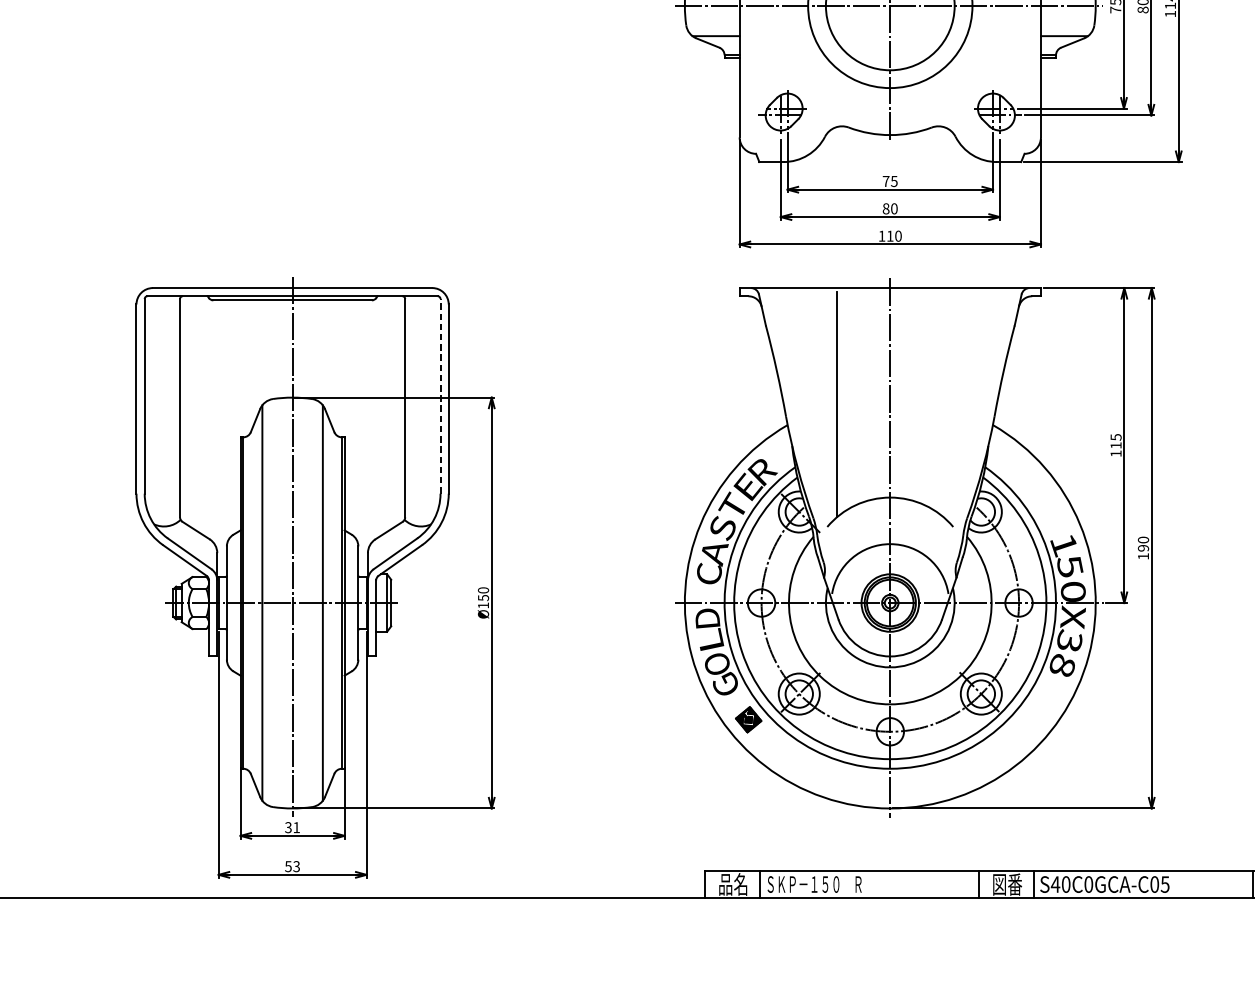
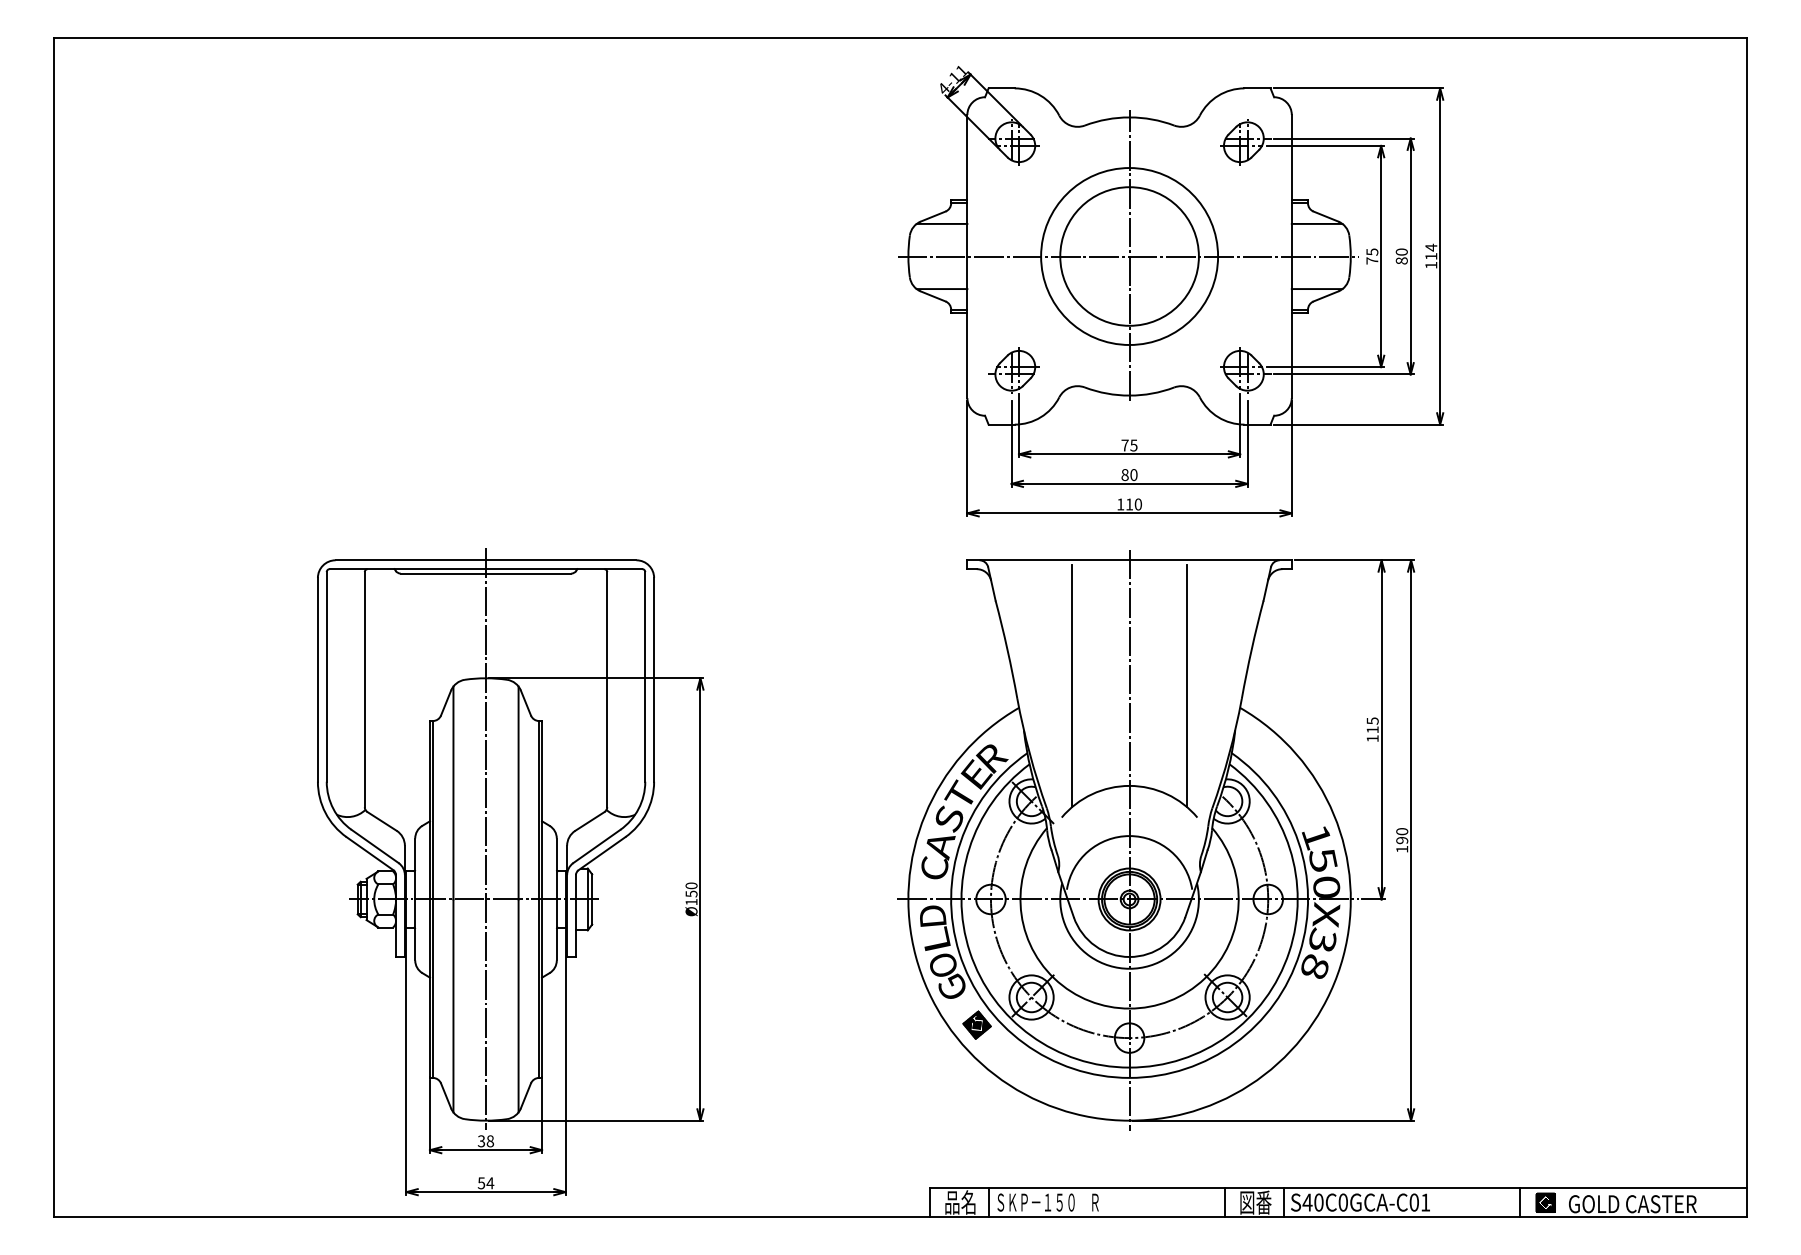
line: (440, 395) -> (645, 676), dashed -> solid
line: (944, 404) -> (1187, 685), added
text: (296, 827) -> (490, 1141), 31 -> 38
text: (296, 866) -> (490, 1183), 53 -> 54
text: (1165, 884) -> (1425, 1202), S40C0GCA-C05 -> S40C0GCA-C01

